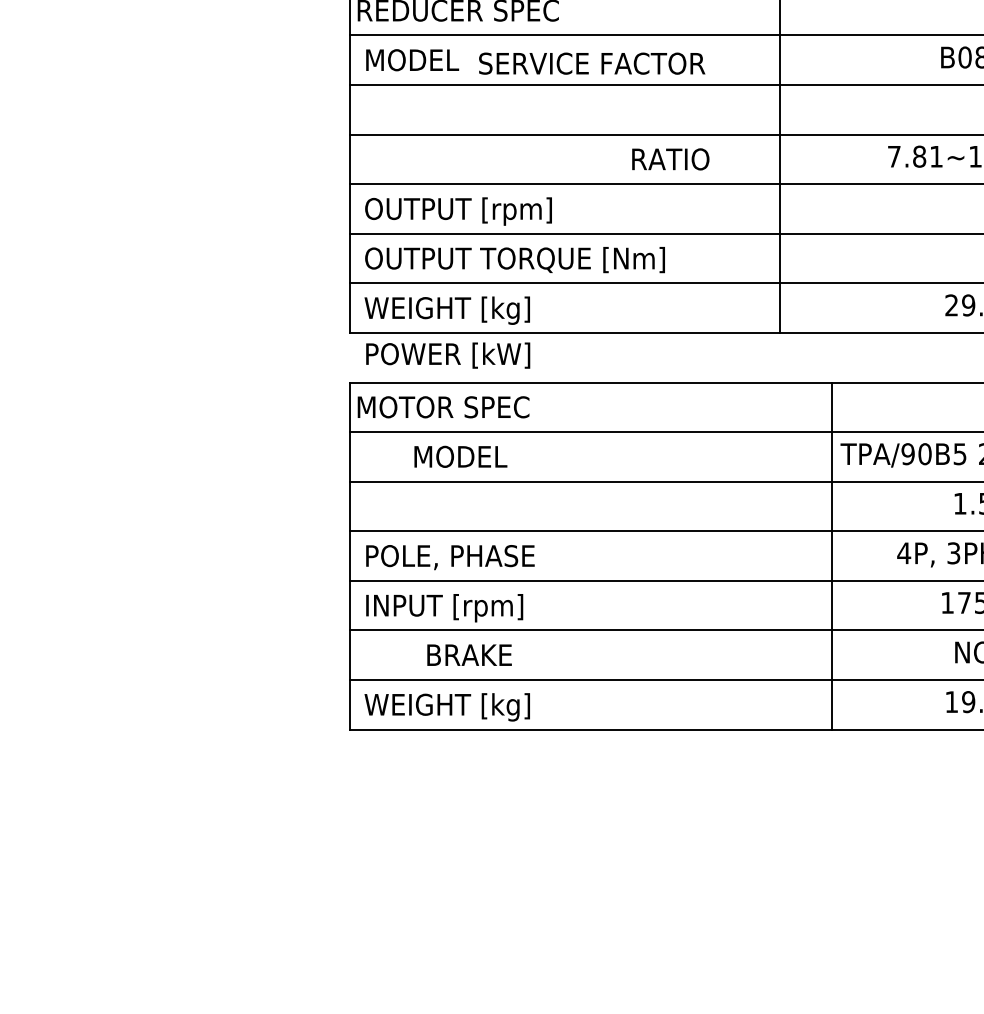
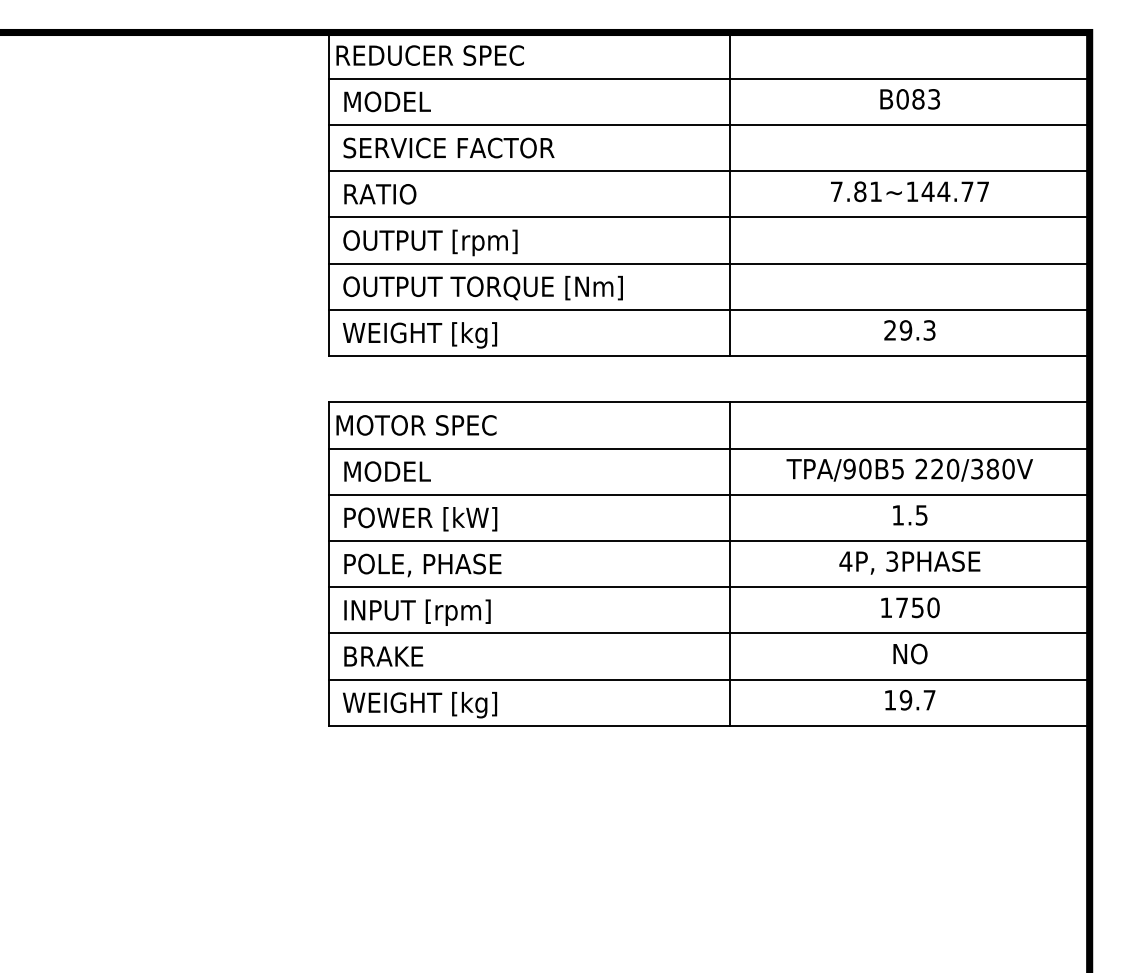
text: (591, 63) -> (448, 147), moved
text: (670, 159) -> (380, 194), moved
text: (447, 355) -> (420, 519), moved
text: (460, 456) -> (387, 471), moved
line: (831, 555) -> (730, 563), moved
text: (469, 655) -> (383, 656), moved

